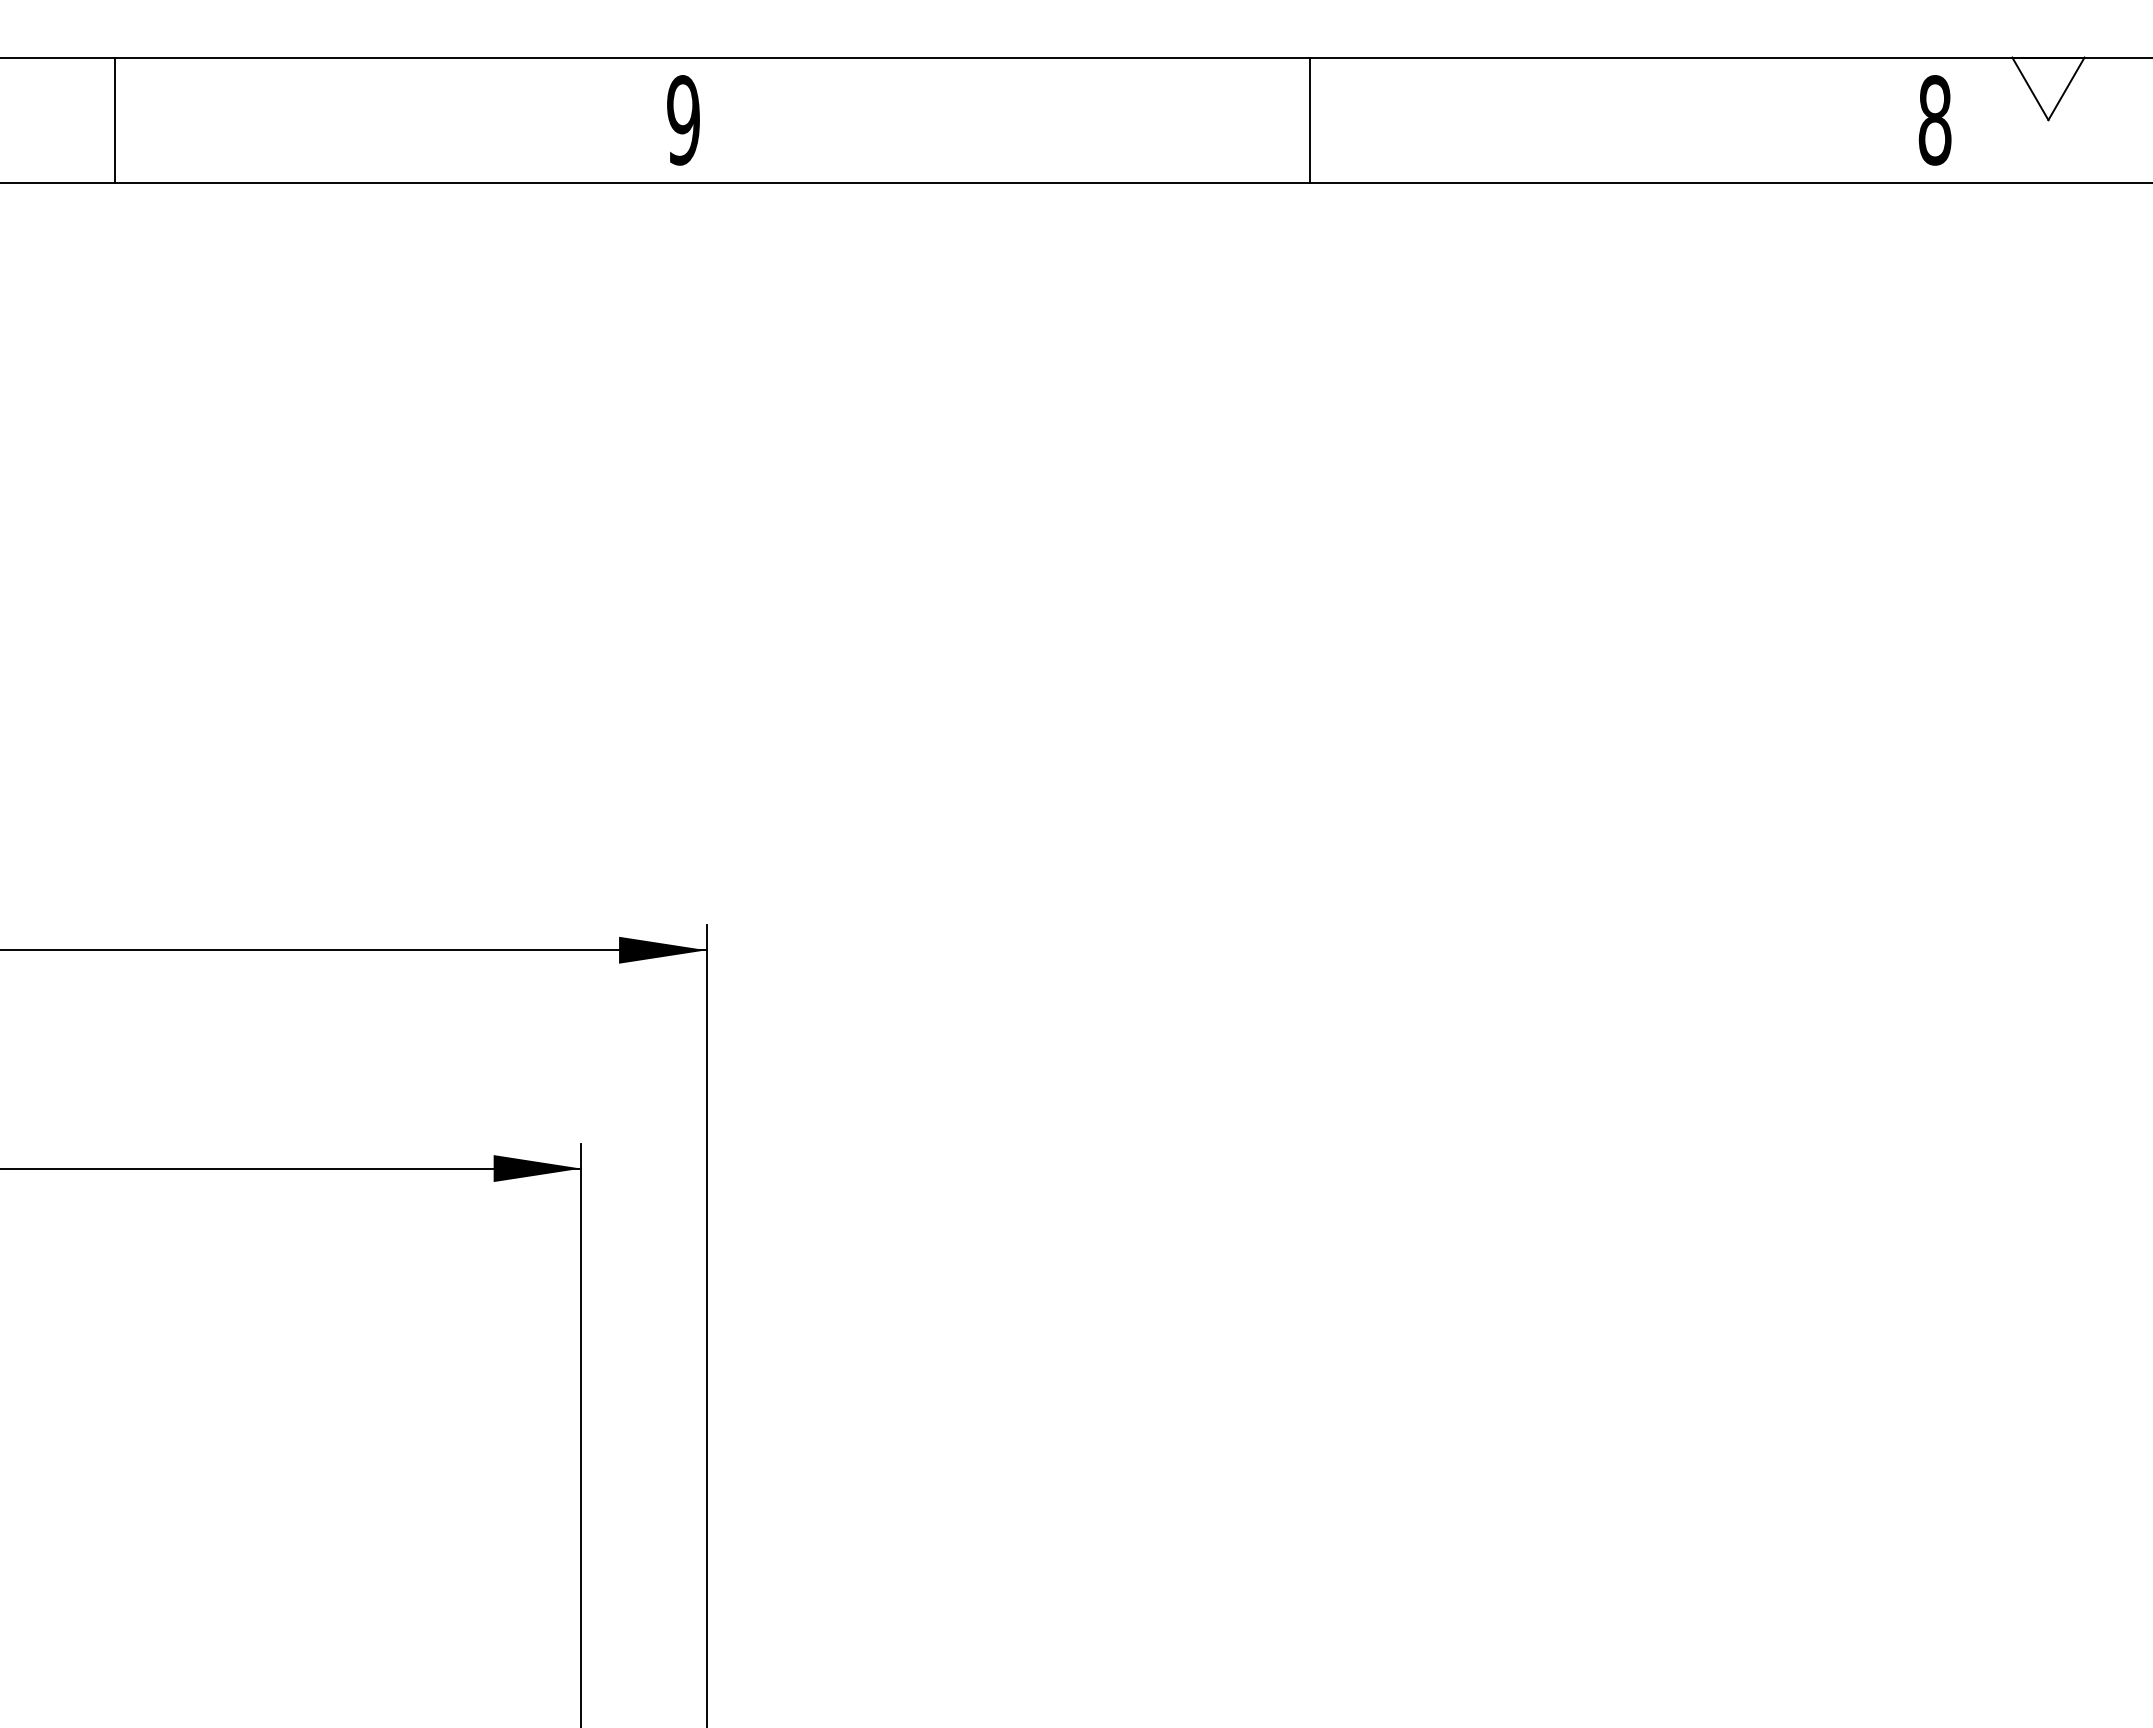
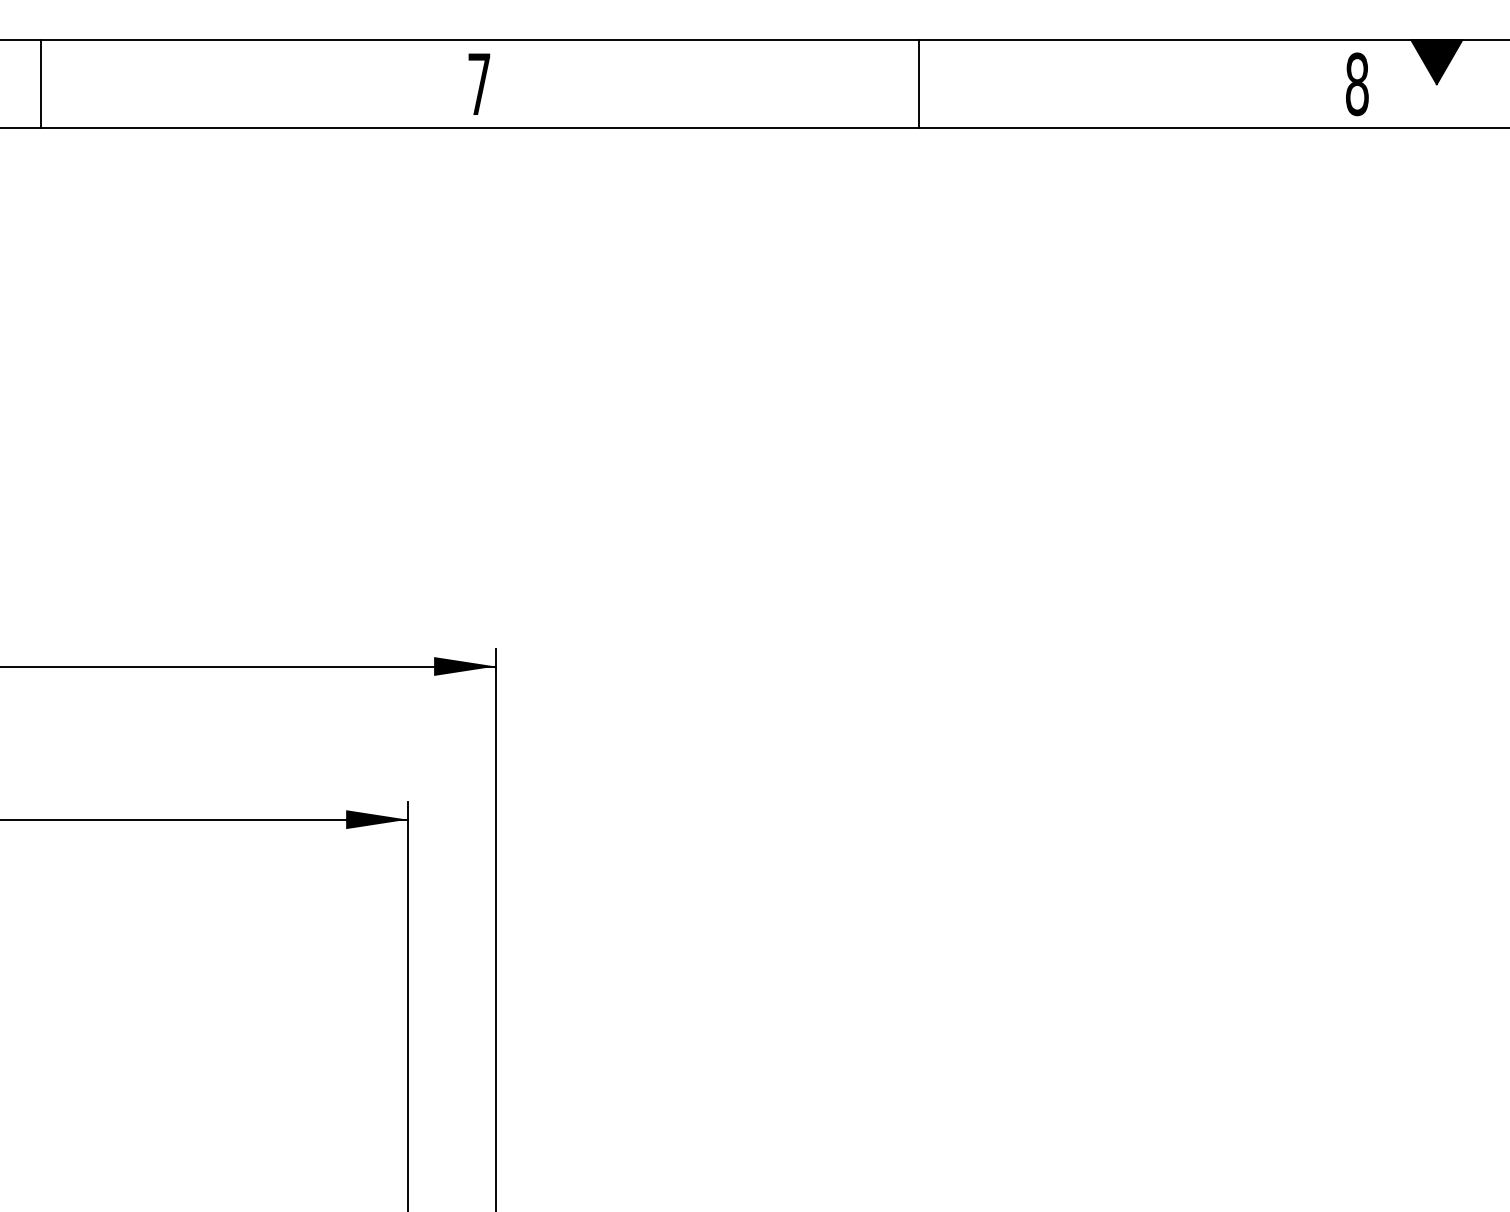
fill: (2048, 88) -> (1436, 61), added
line: (114, 119) -> (40, 83), moved
text: (683, 120) -> (479, 84), 9 -> 7

